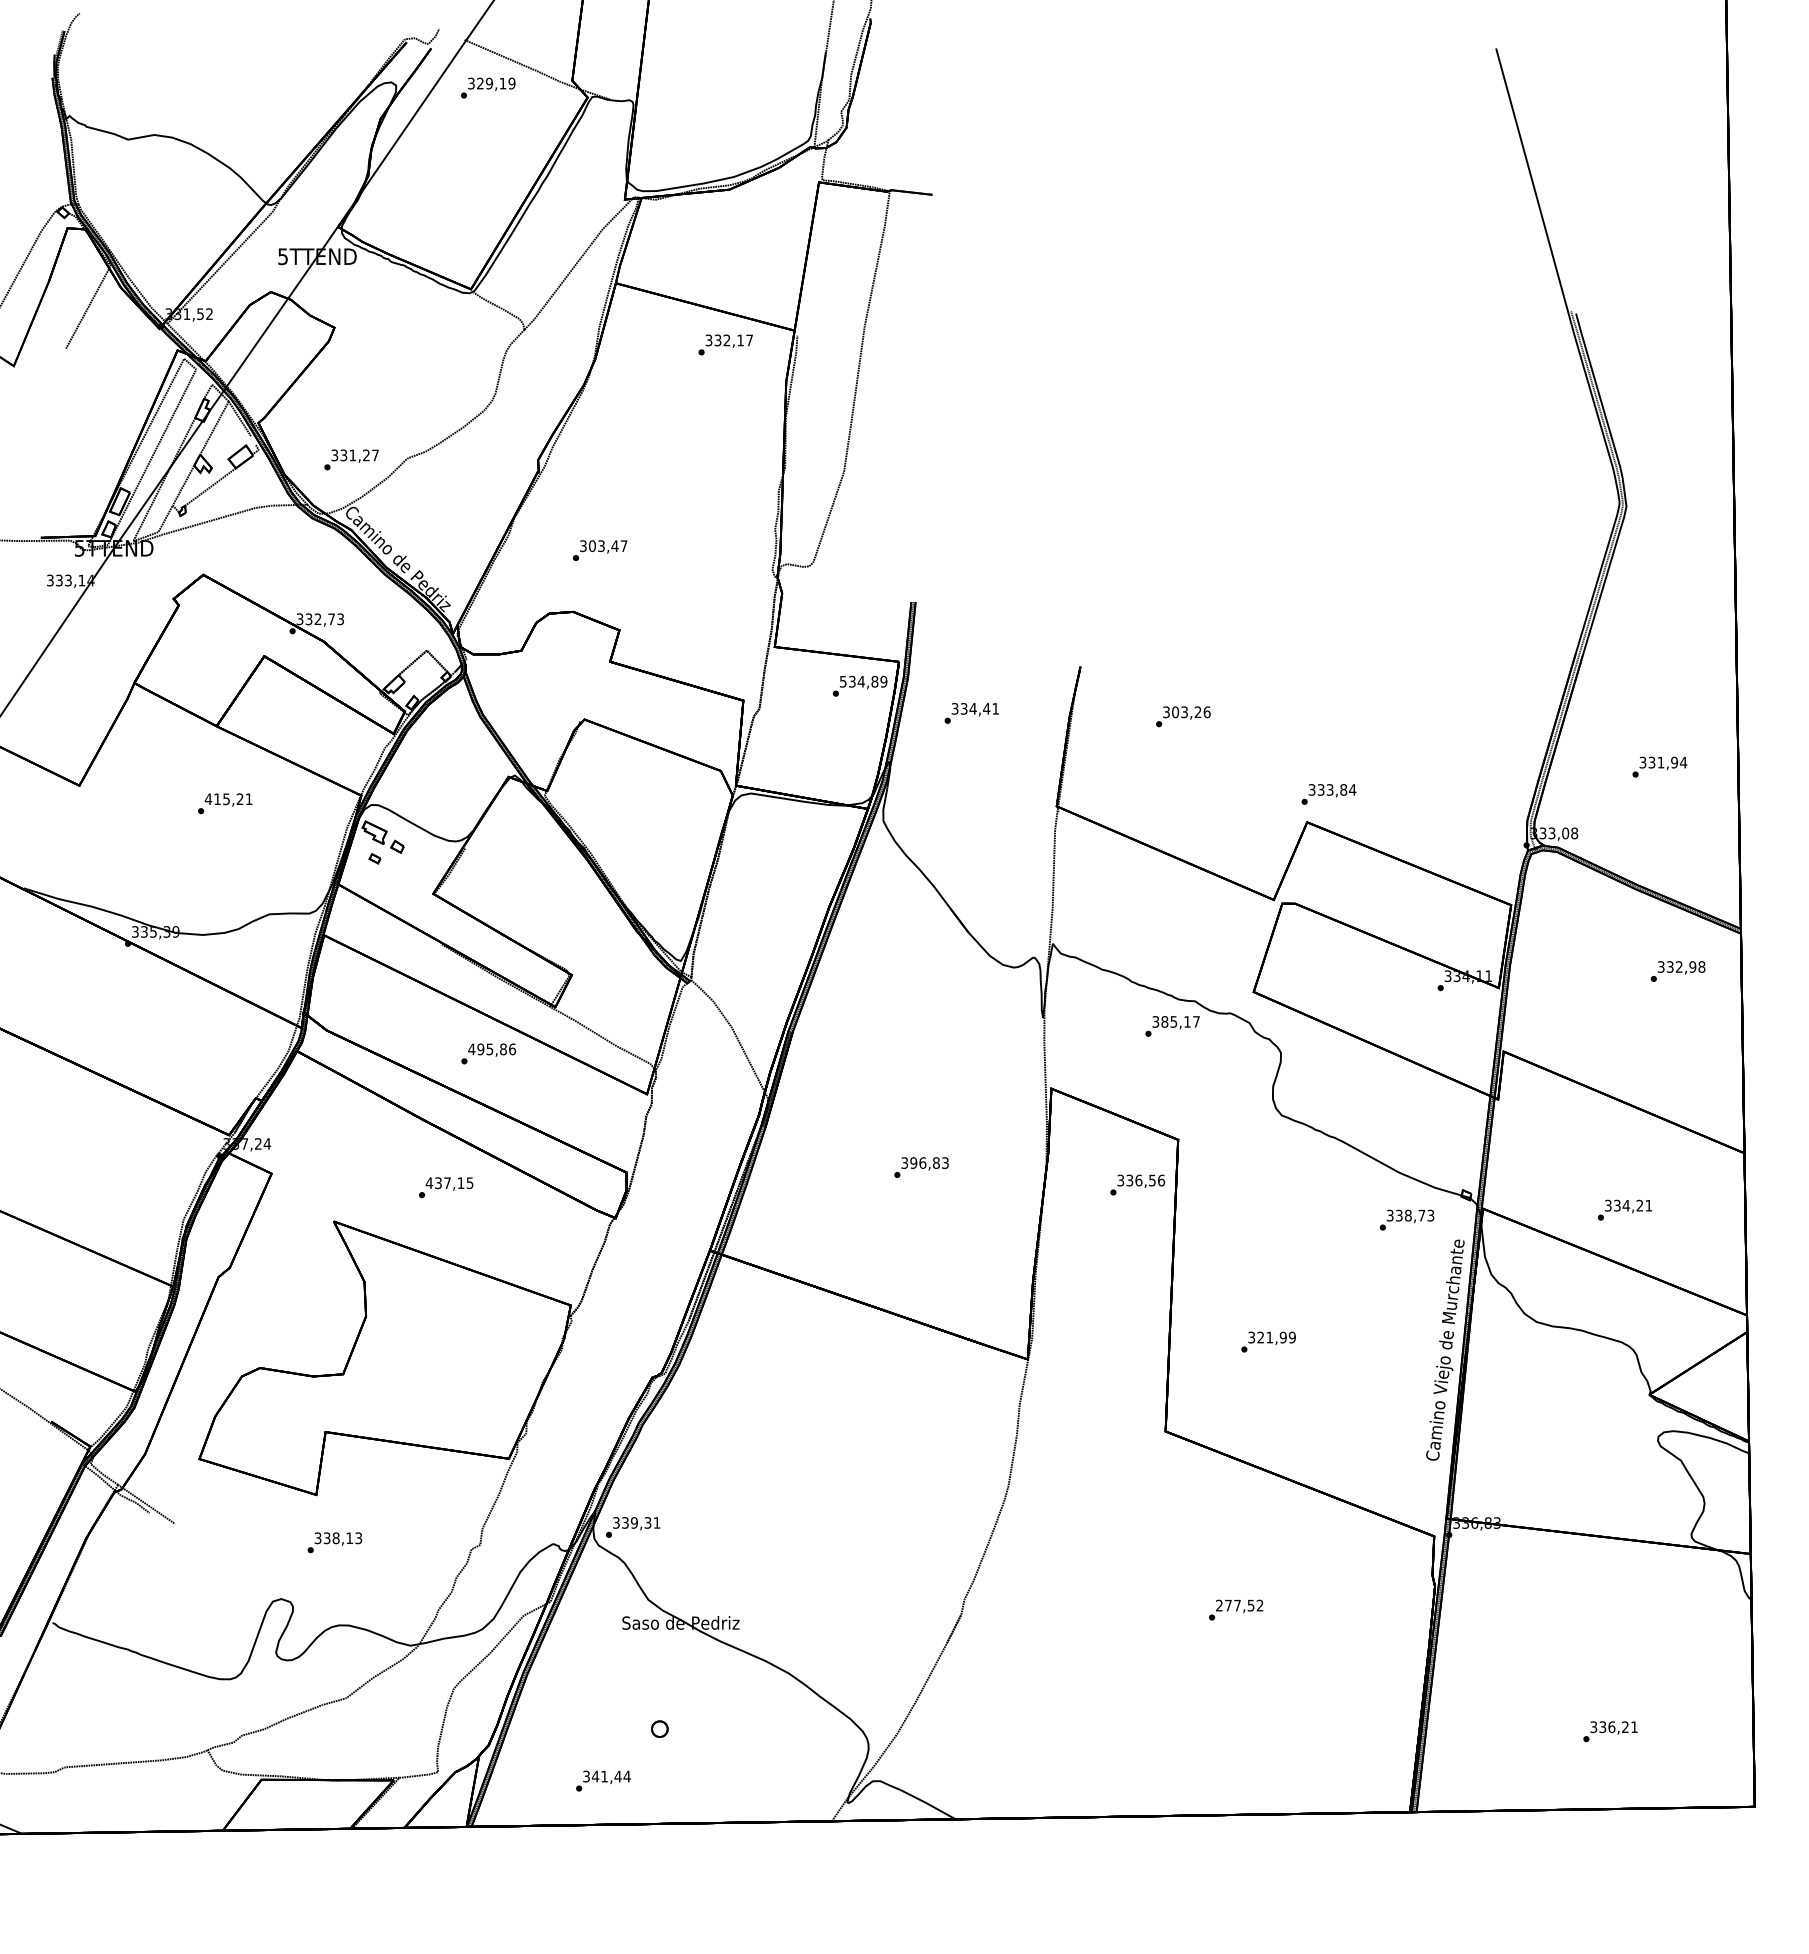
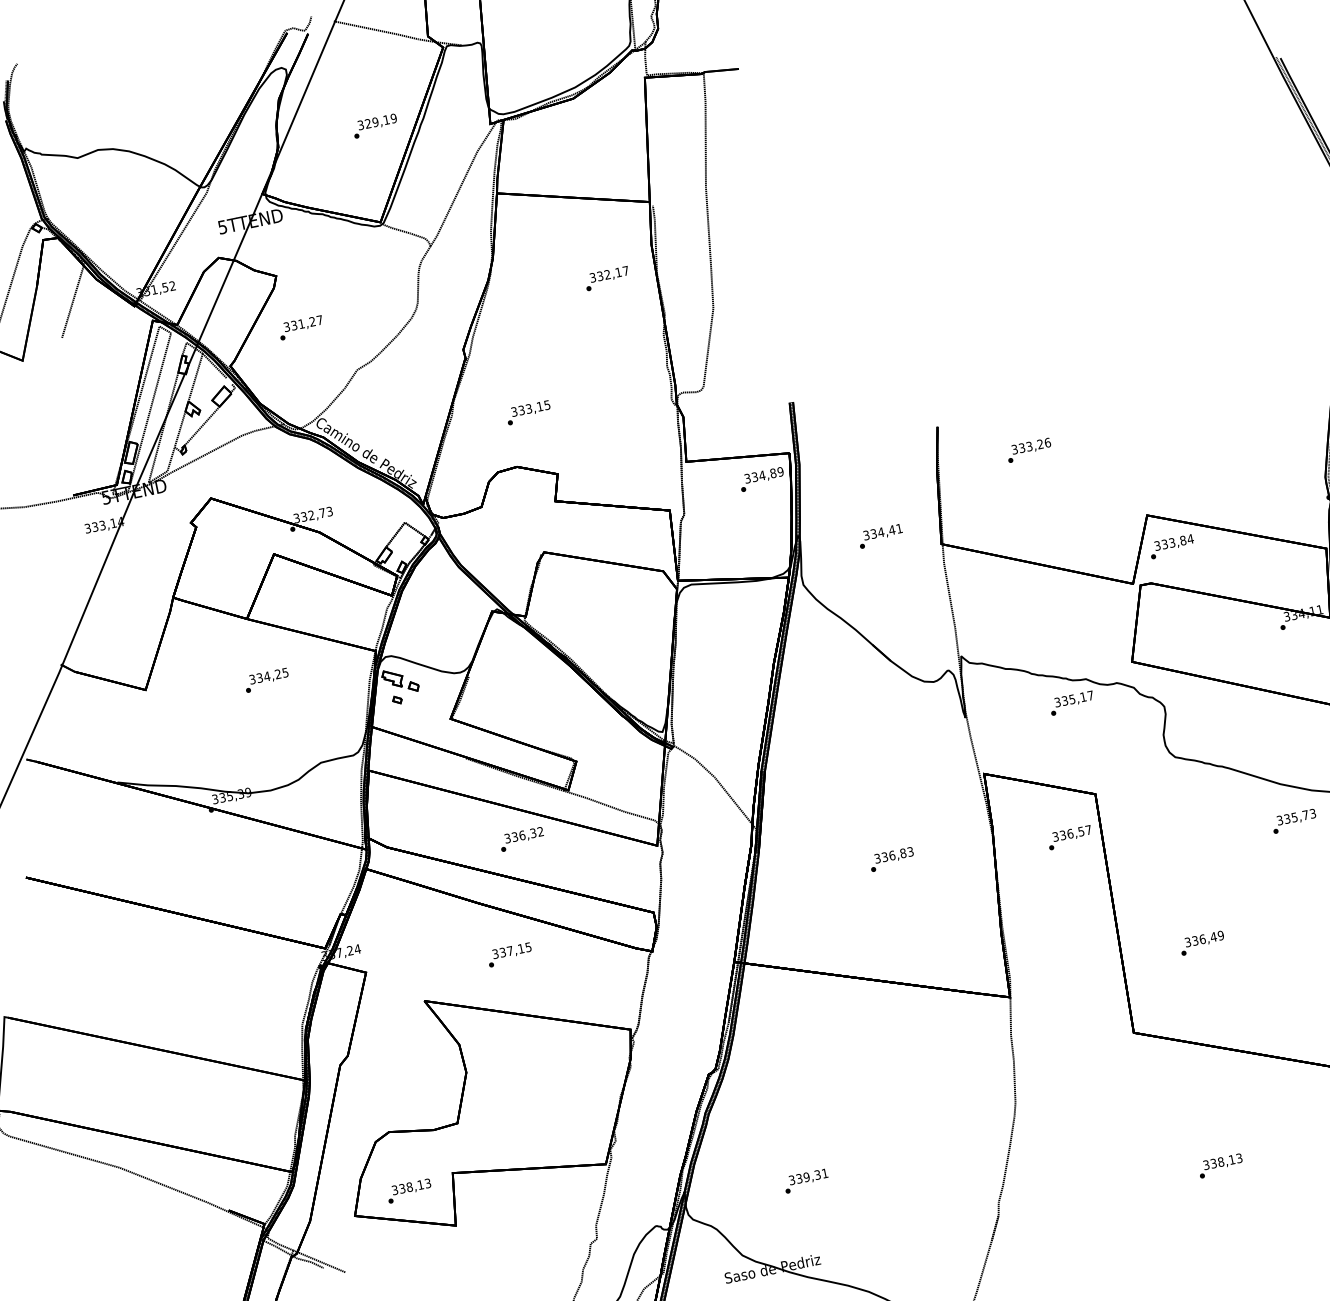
text: (488, 87) -> (375, 125), moved
text: (725, 344) -> (607, 278), moved
text: (351, 459) -> (301, 327), moved
text: (608, 546) -> (534, 408), 303,47 -> 333,15
text: (843, 680) -> (747, 477), 534,89 -> 334,89
text: (1175, 712) -> (1022, 448), 303,26 -> 333,26
text: (971, 713) -> (880, 536), moved
text: (1328, 794) -> (1171, 546), moved
text: (228, 799) -> (268, 676), 415,21 -> 334,25
text: (1164, 1021) -> (1064, 700), 385,17 -> 335,17
text: (492, 1049) -> (524, 835), 495,86 -> 336,32
text: (913, 1162) -> (884, 856), 396,83 -> 336,83
text: (1161, 1180) -> (1088, 830), 336,56 -> 336,57
text: (429, 1183) -> (495, 954), 437,15 -> 337,15
text: (1407, 1215) -> (1293, 817), 338,73 -> 335,73
text: (1272, 1337) -> (1204, 938), 321,99 -> 336,49
text: (633, 1527) -> (806, 1181), moved
text: (334, 1542) -> (409, 1190), moved
text: (1239, 1605) -> (1222, 1161), 277,52 -> 338,13

